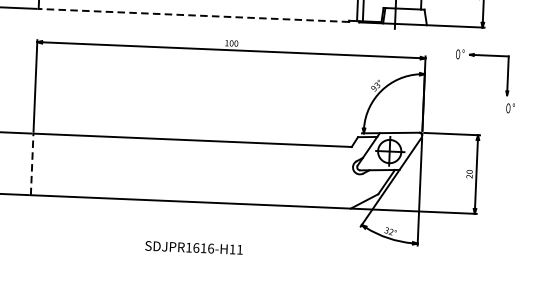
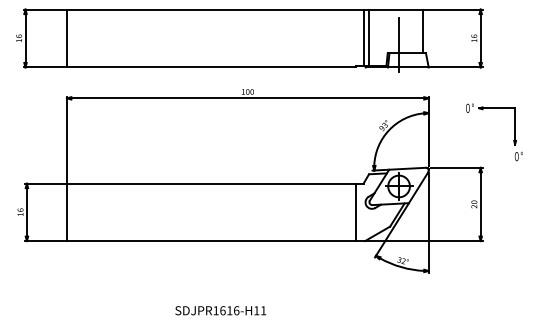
line: (193, 15) -> (211, 67), dashed -> solid
part: (506, 82) -> (514, 132), moved
line: (31, 164) -> (66, 212), dashed -> solid
line: (342, 177) -> (356, 212), added
text: (193, 247) -> (220, 310), moved

